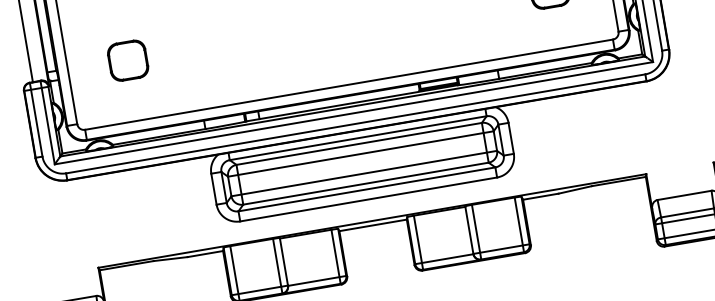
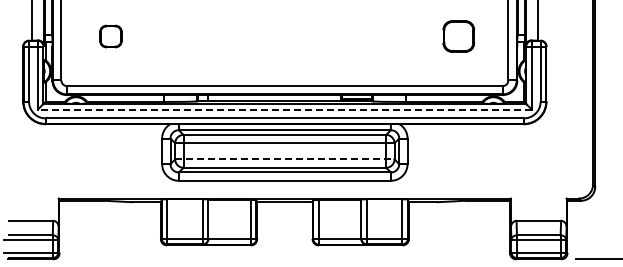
part: (127, 60) -> (110, 36), size x0.7
line: (353, 113) -> (284, 109), solid -> dashed
line: (363, 173) -> (284, 159), solid -> dashed

